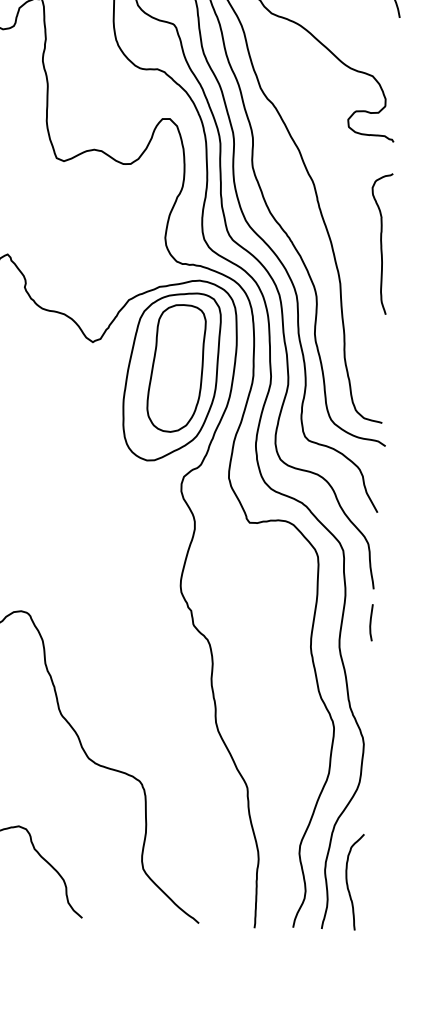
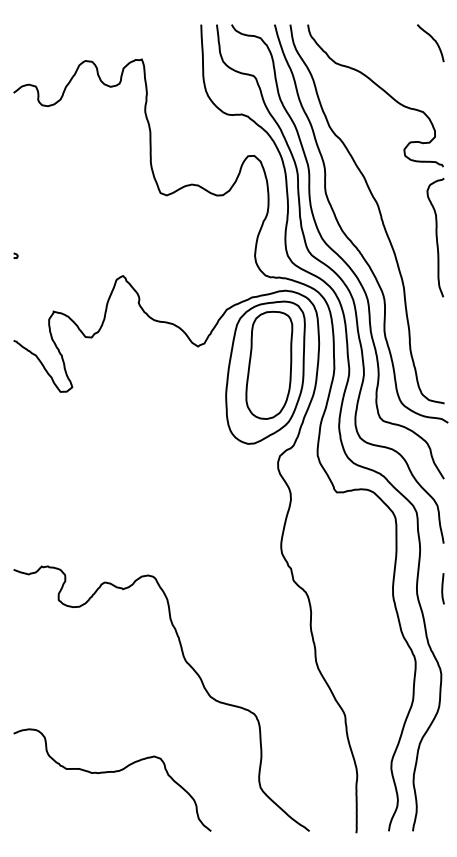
curve: (379, 243) -> (435, 237), moved
line: (370, 622) -> (442, 588), moved
curve: (348, 881) -> (433, 790), removed

